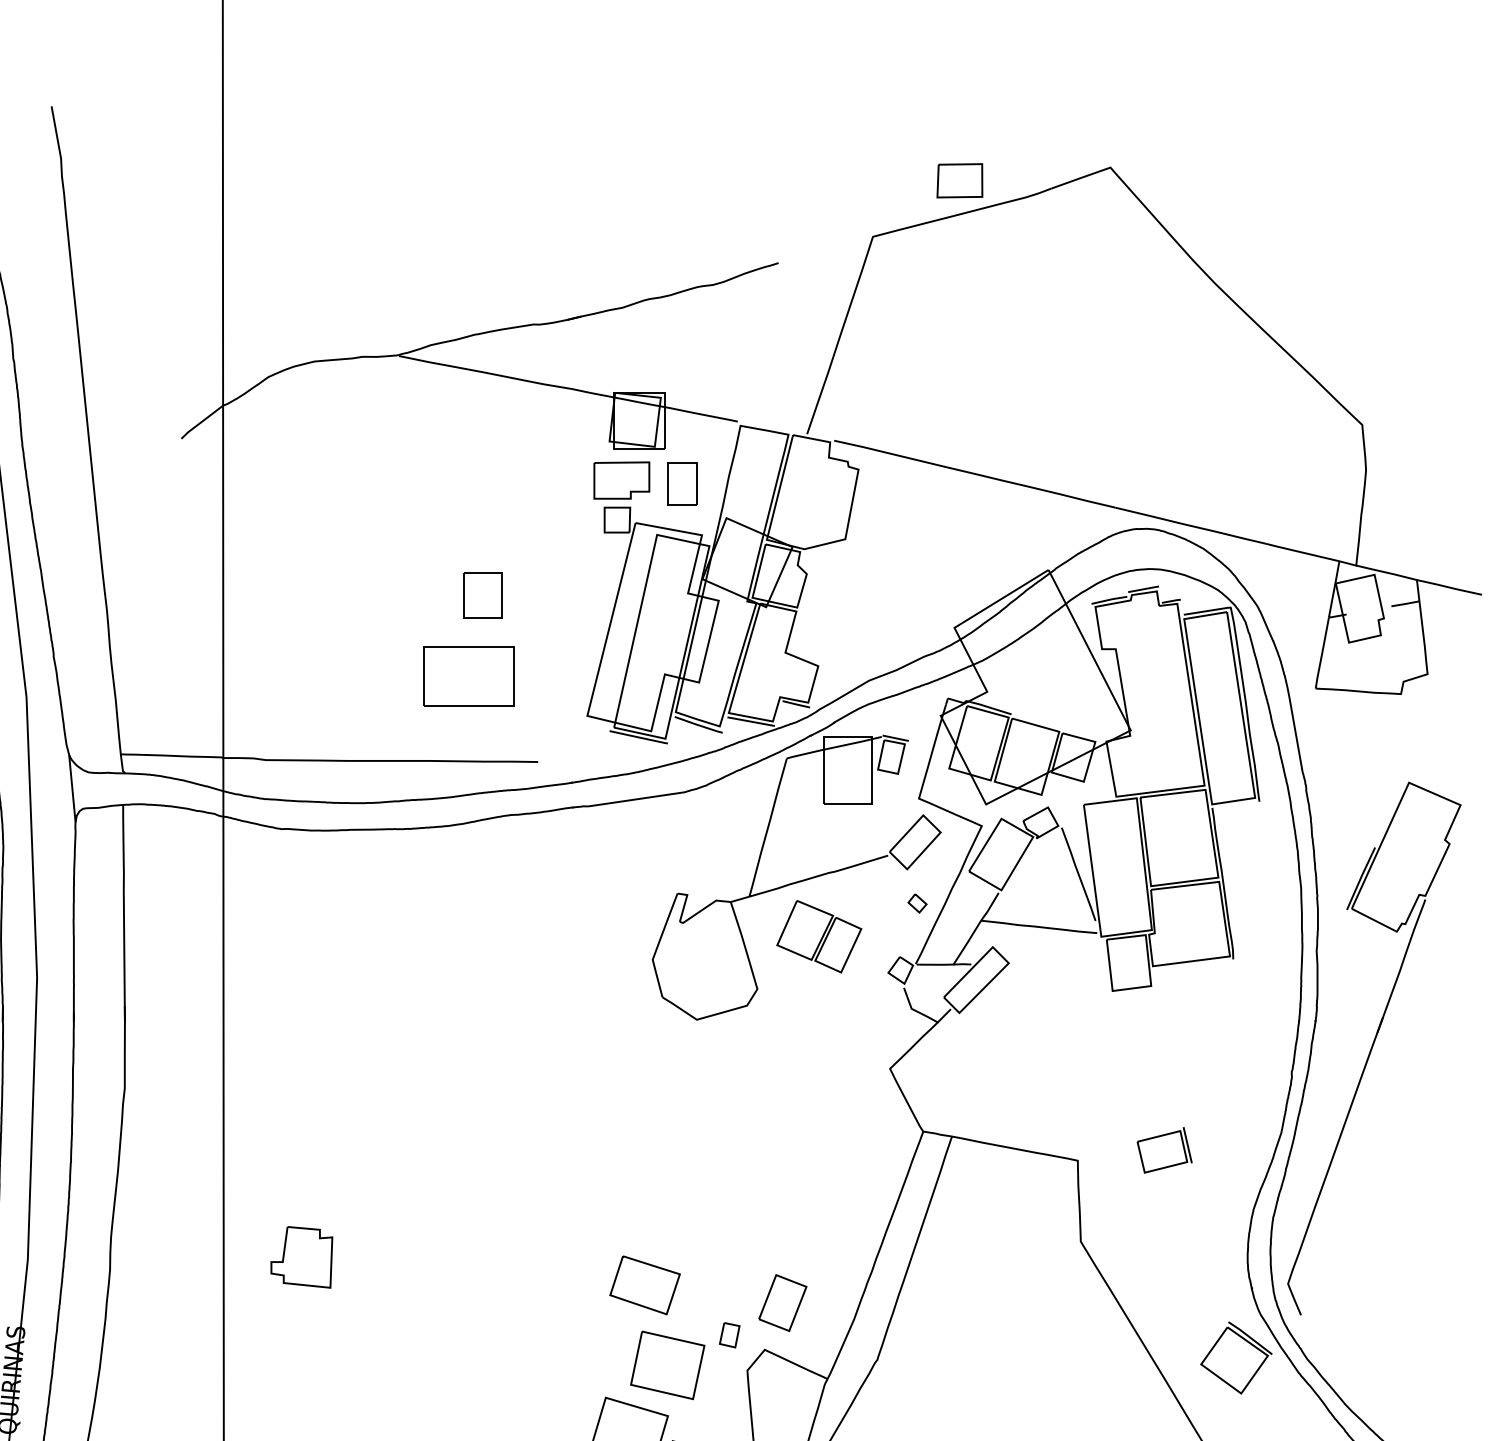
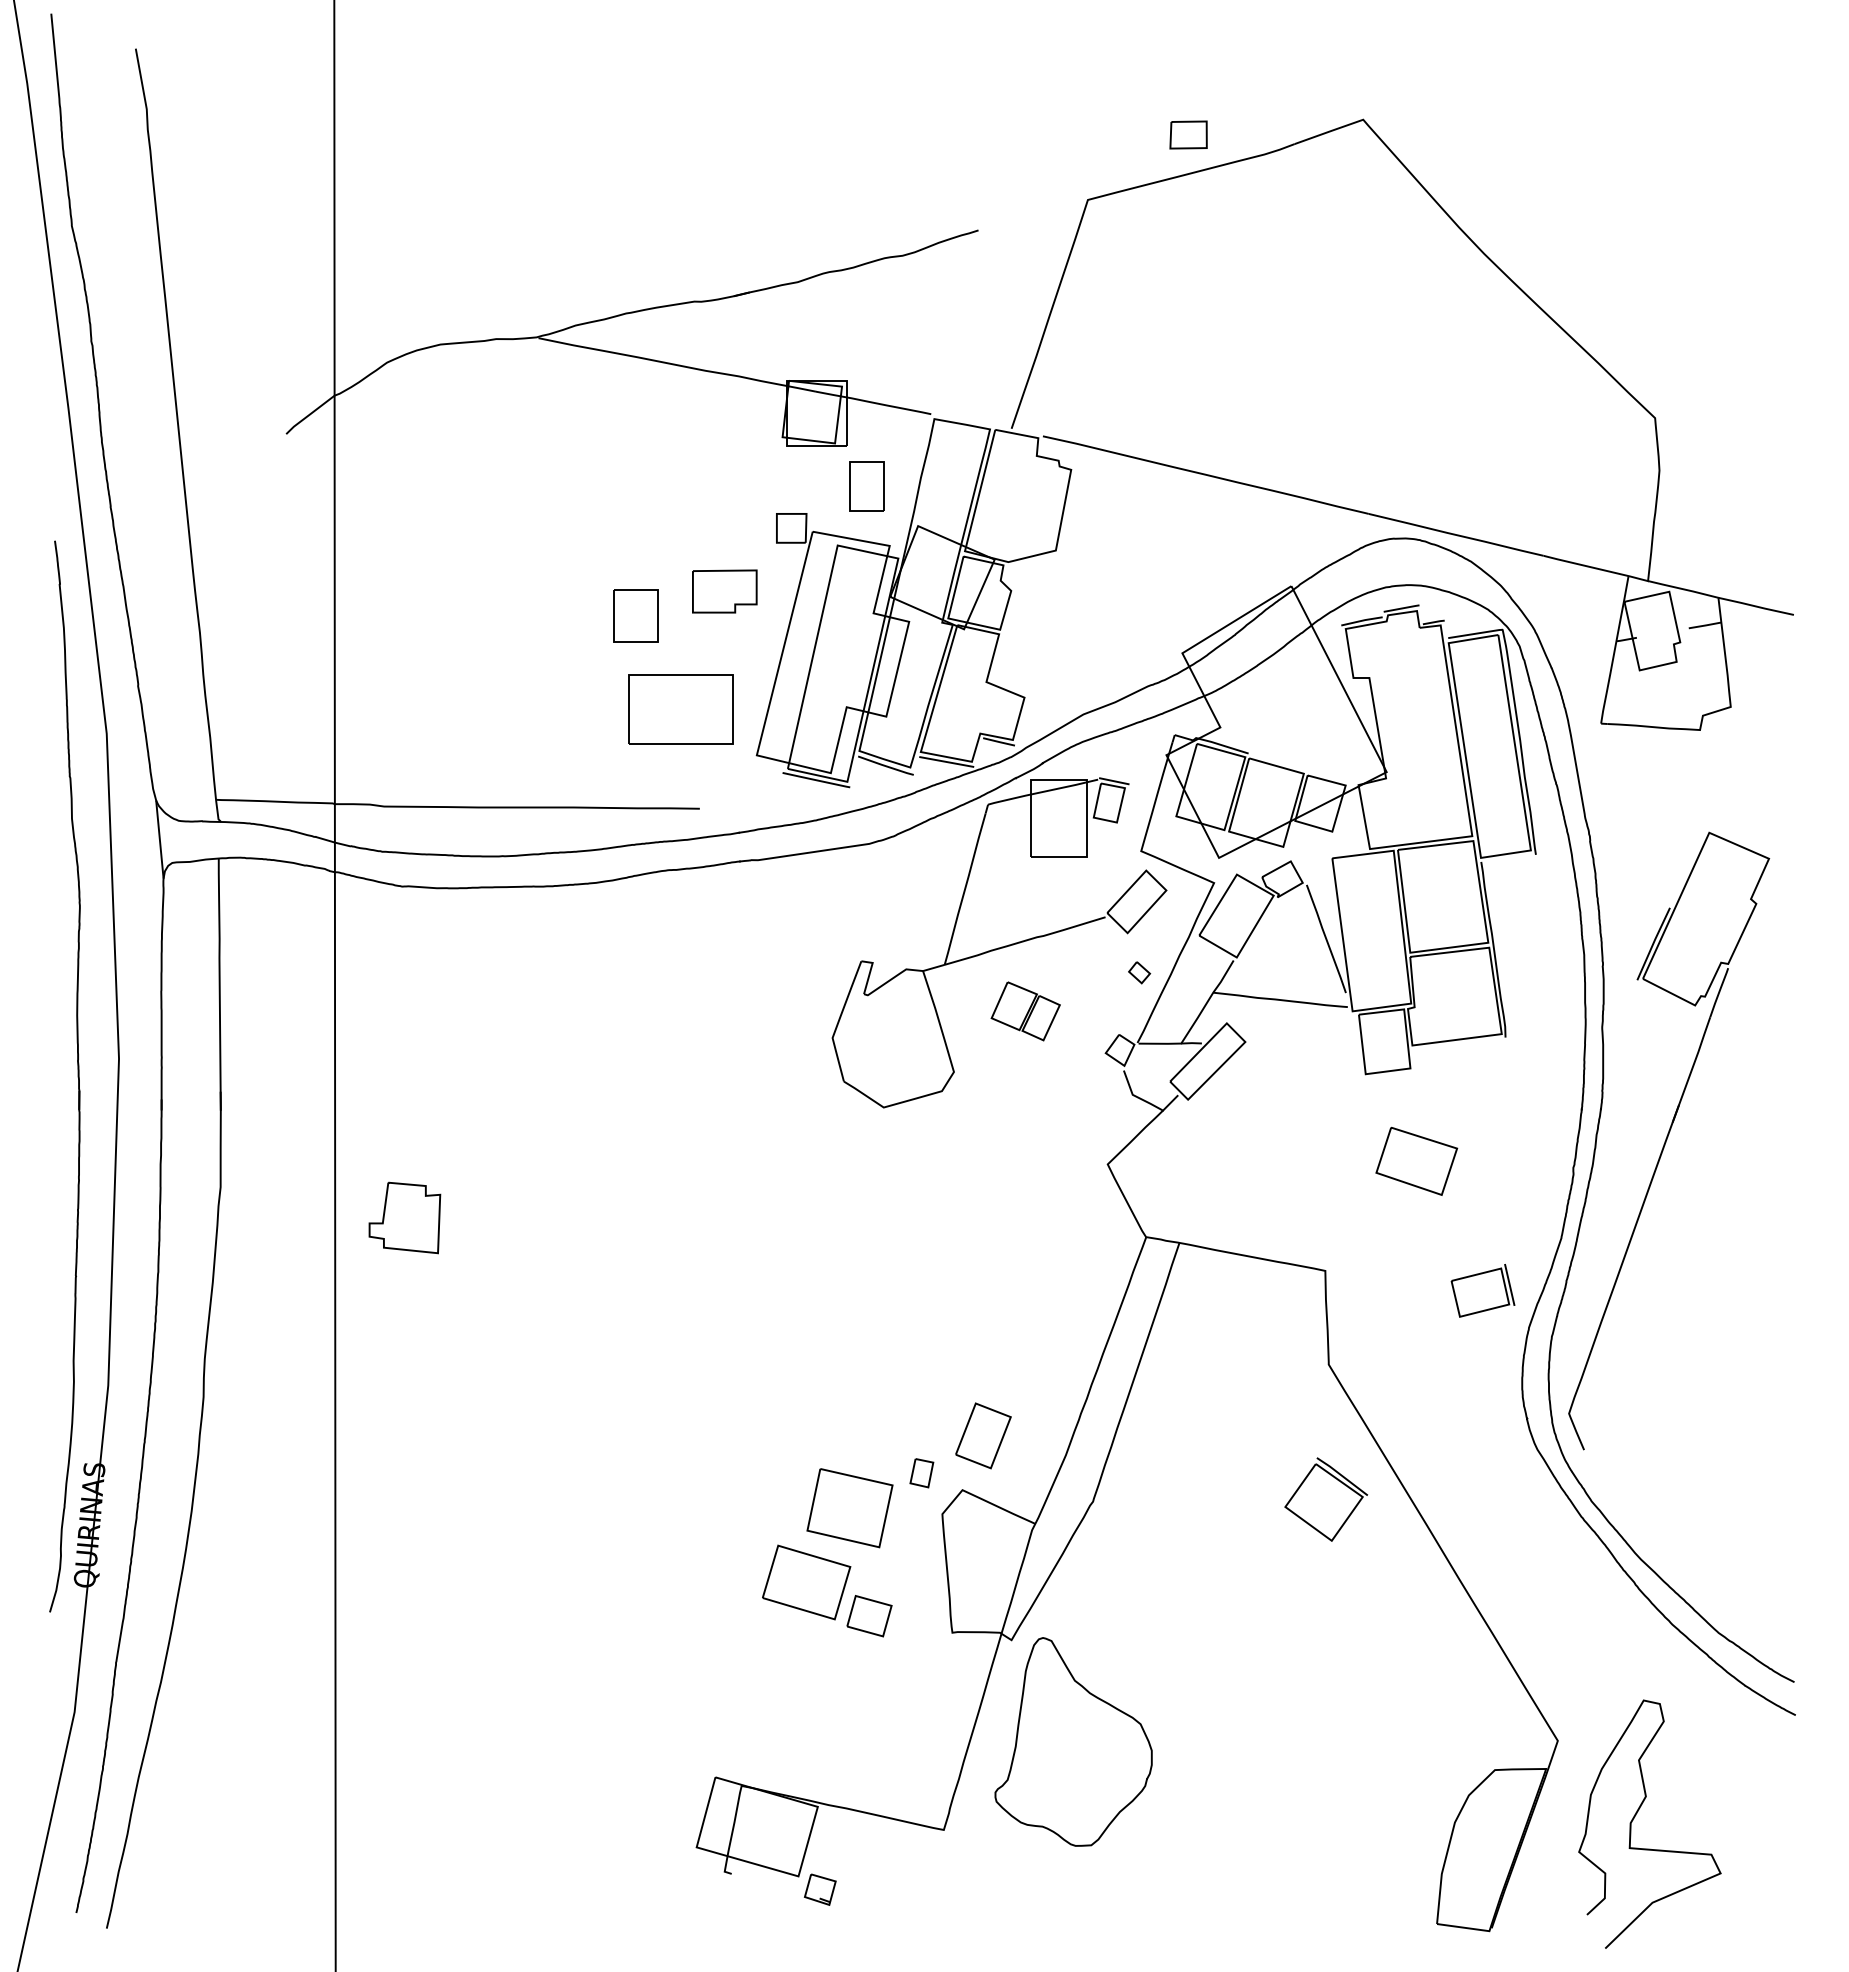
part: (959, 180) -> (1188, 134), size x0.7
part: (621, 480) -> (724, 591), moved
part: (468, 676) -> (680, 709), moved
part: (819, 936) -> (1025, 1011), size x0.7
part: (1164, 1150) -> (1482, 1290), moved
part: (301, 1256) -> (404, 1217), moved
part: (644, 1284) -> (1416, 1160), moved
part: (1236, 1357) -> (1326, 1499), moved

